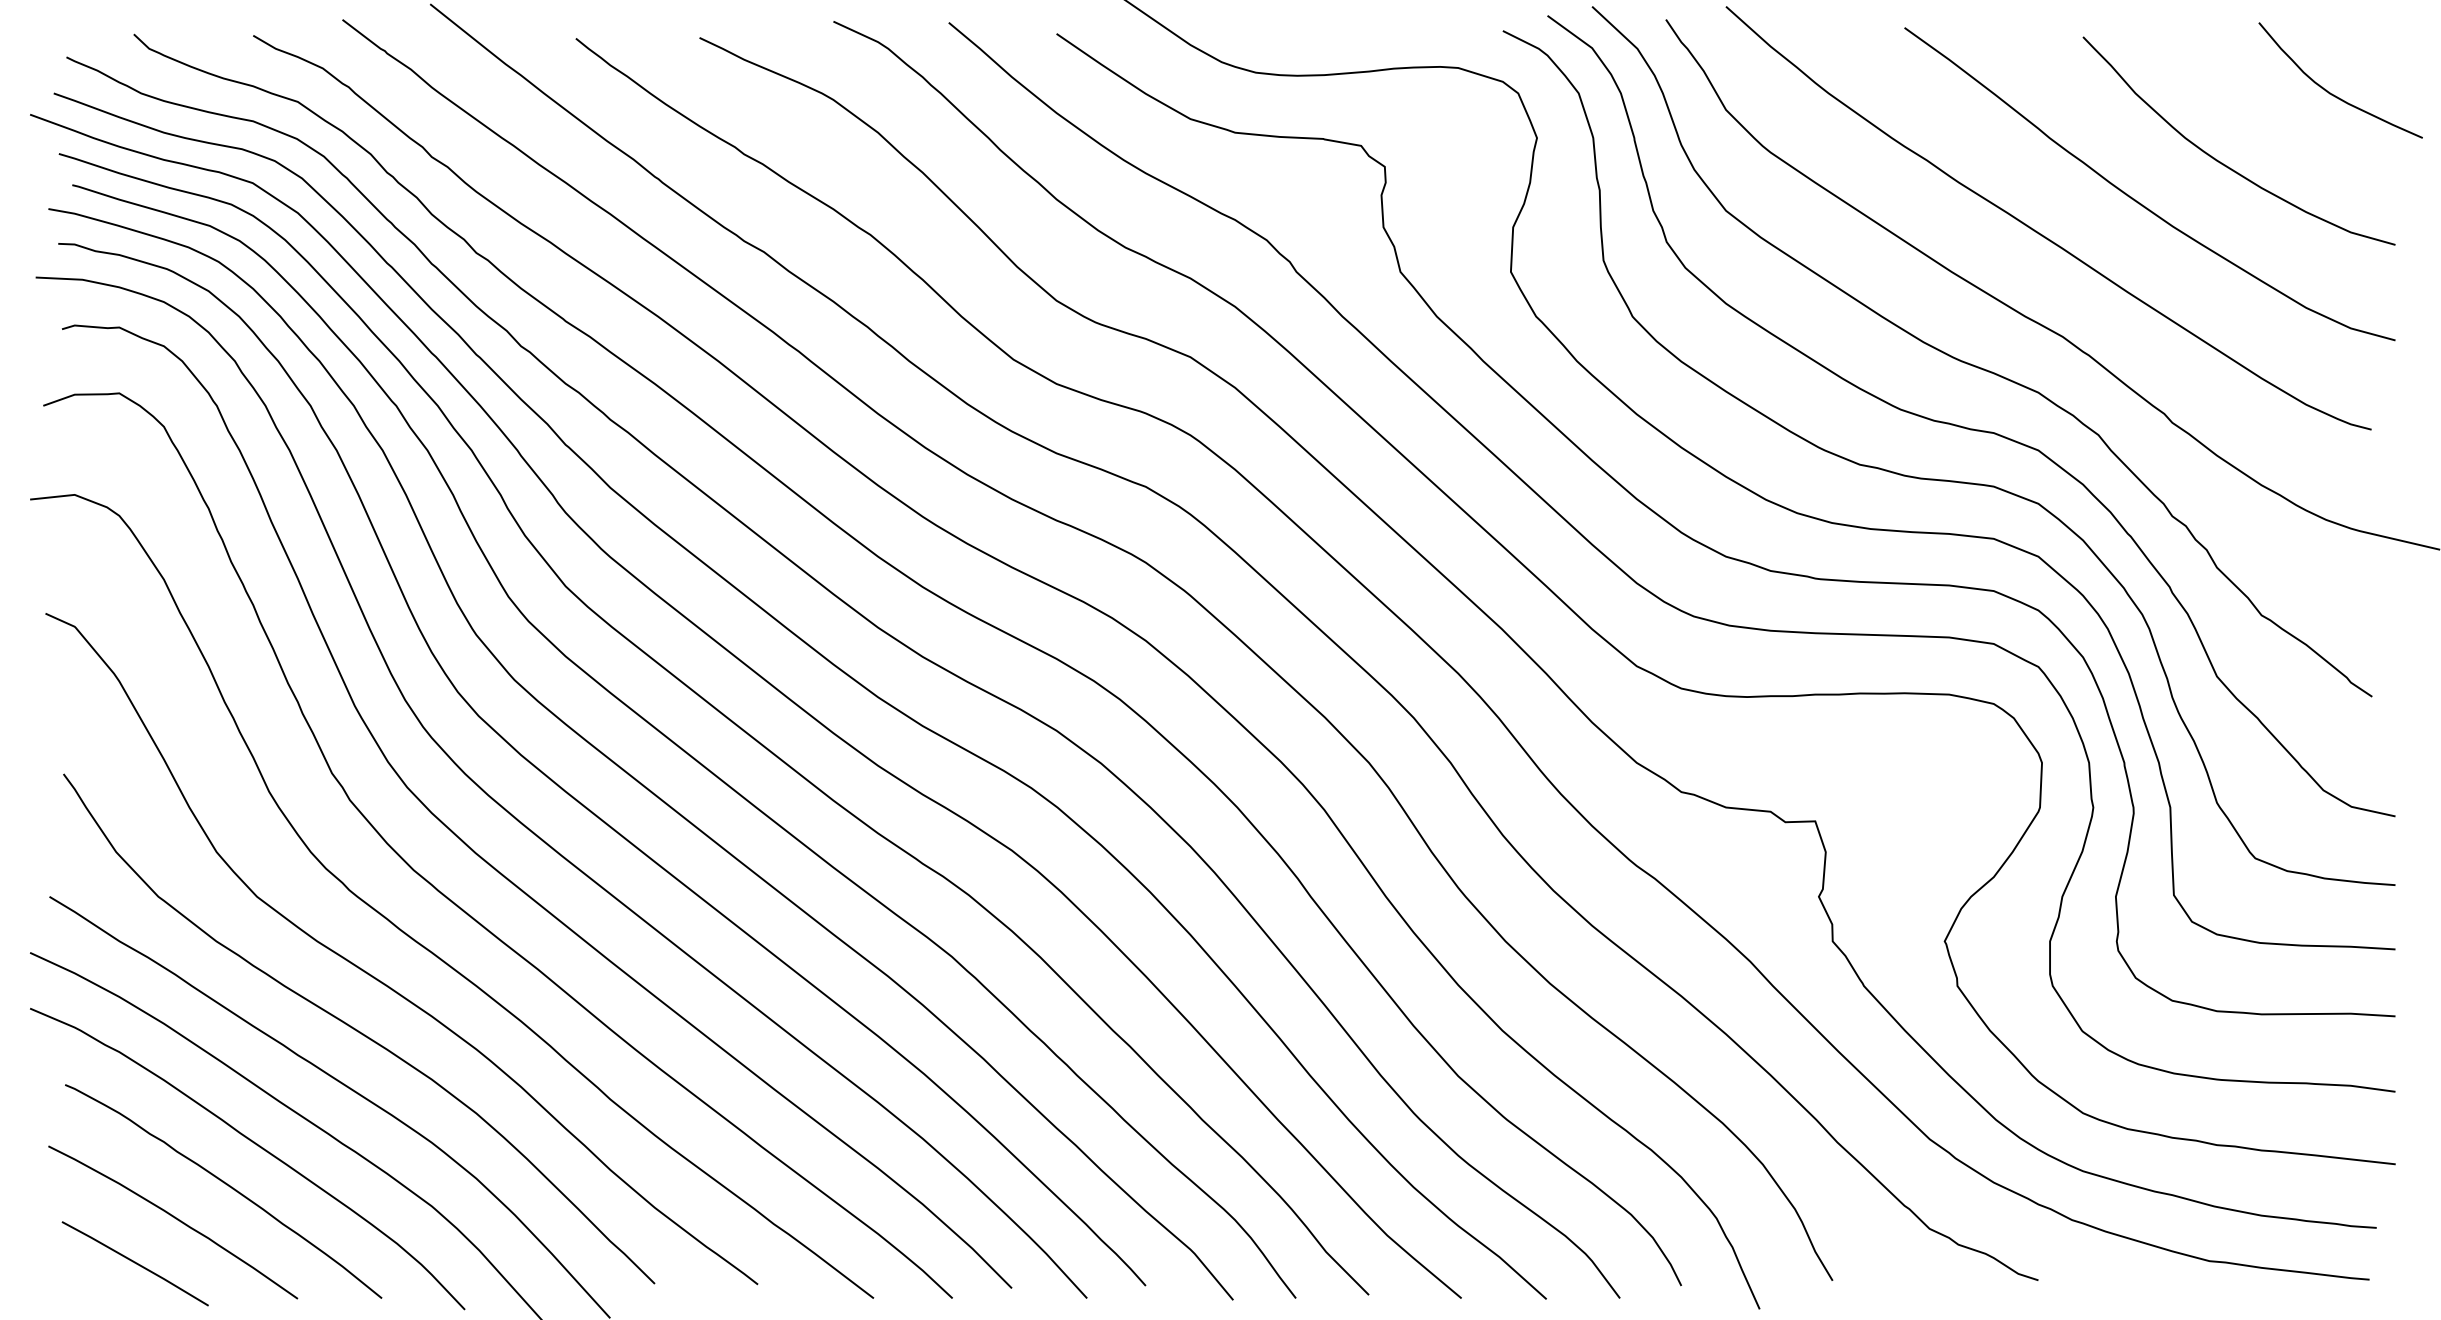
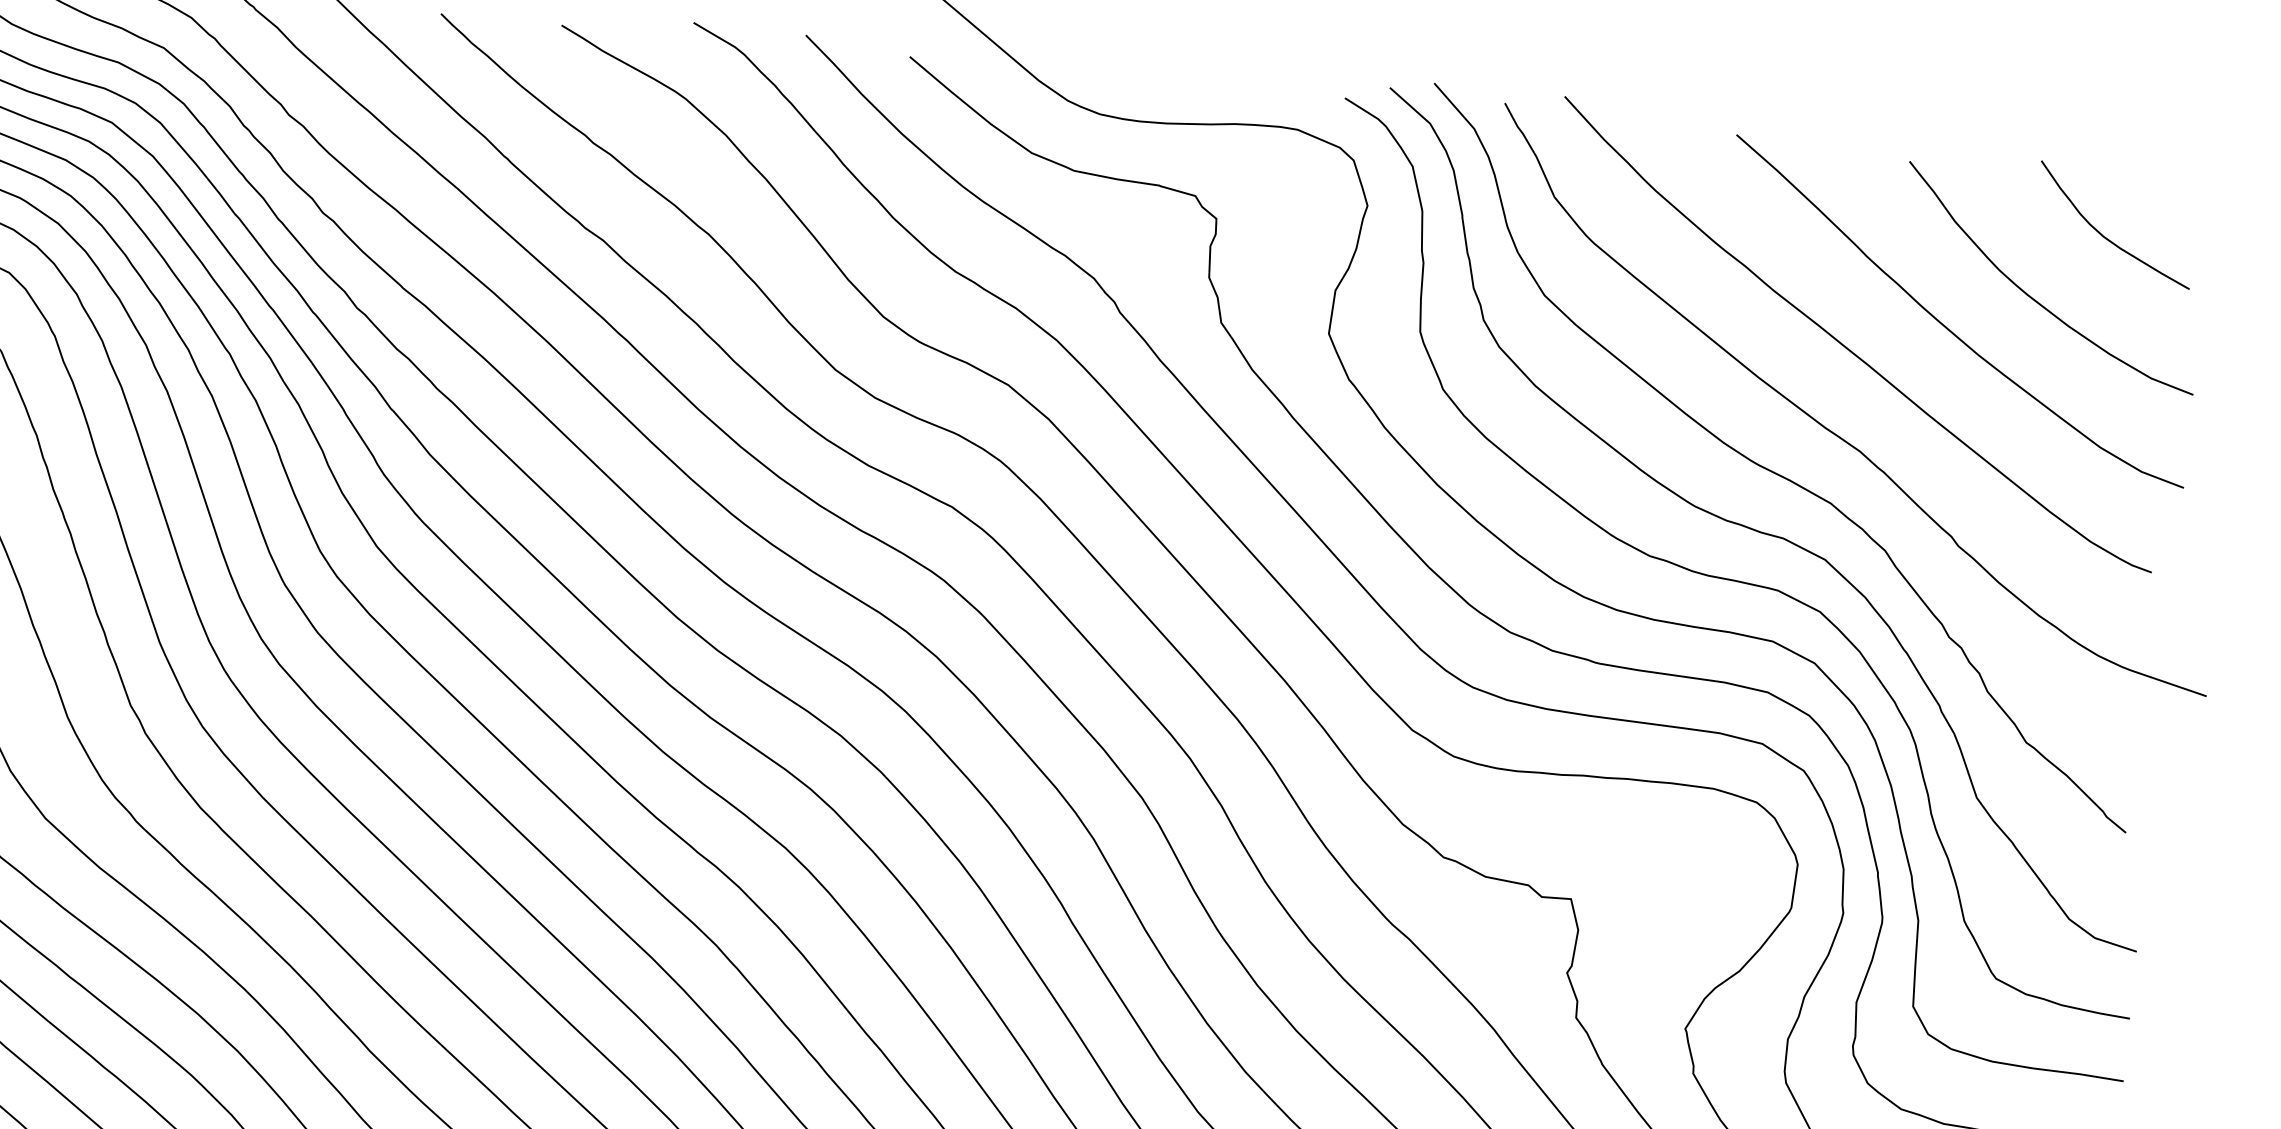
curve: (2334, 94) -> (2107, 238), moved

